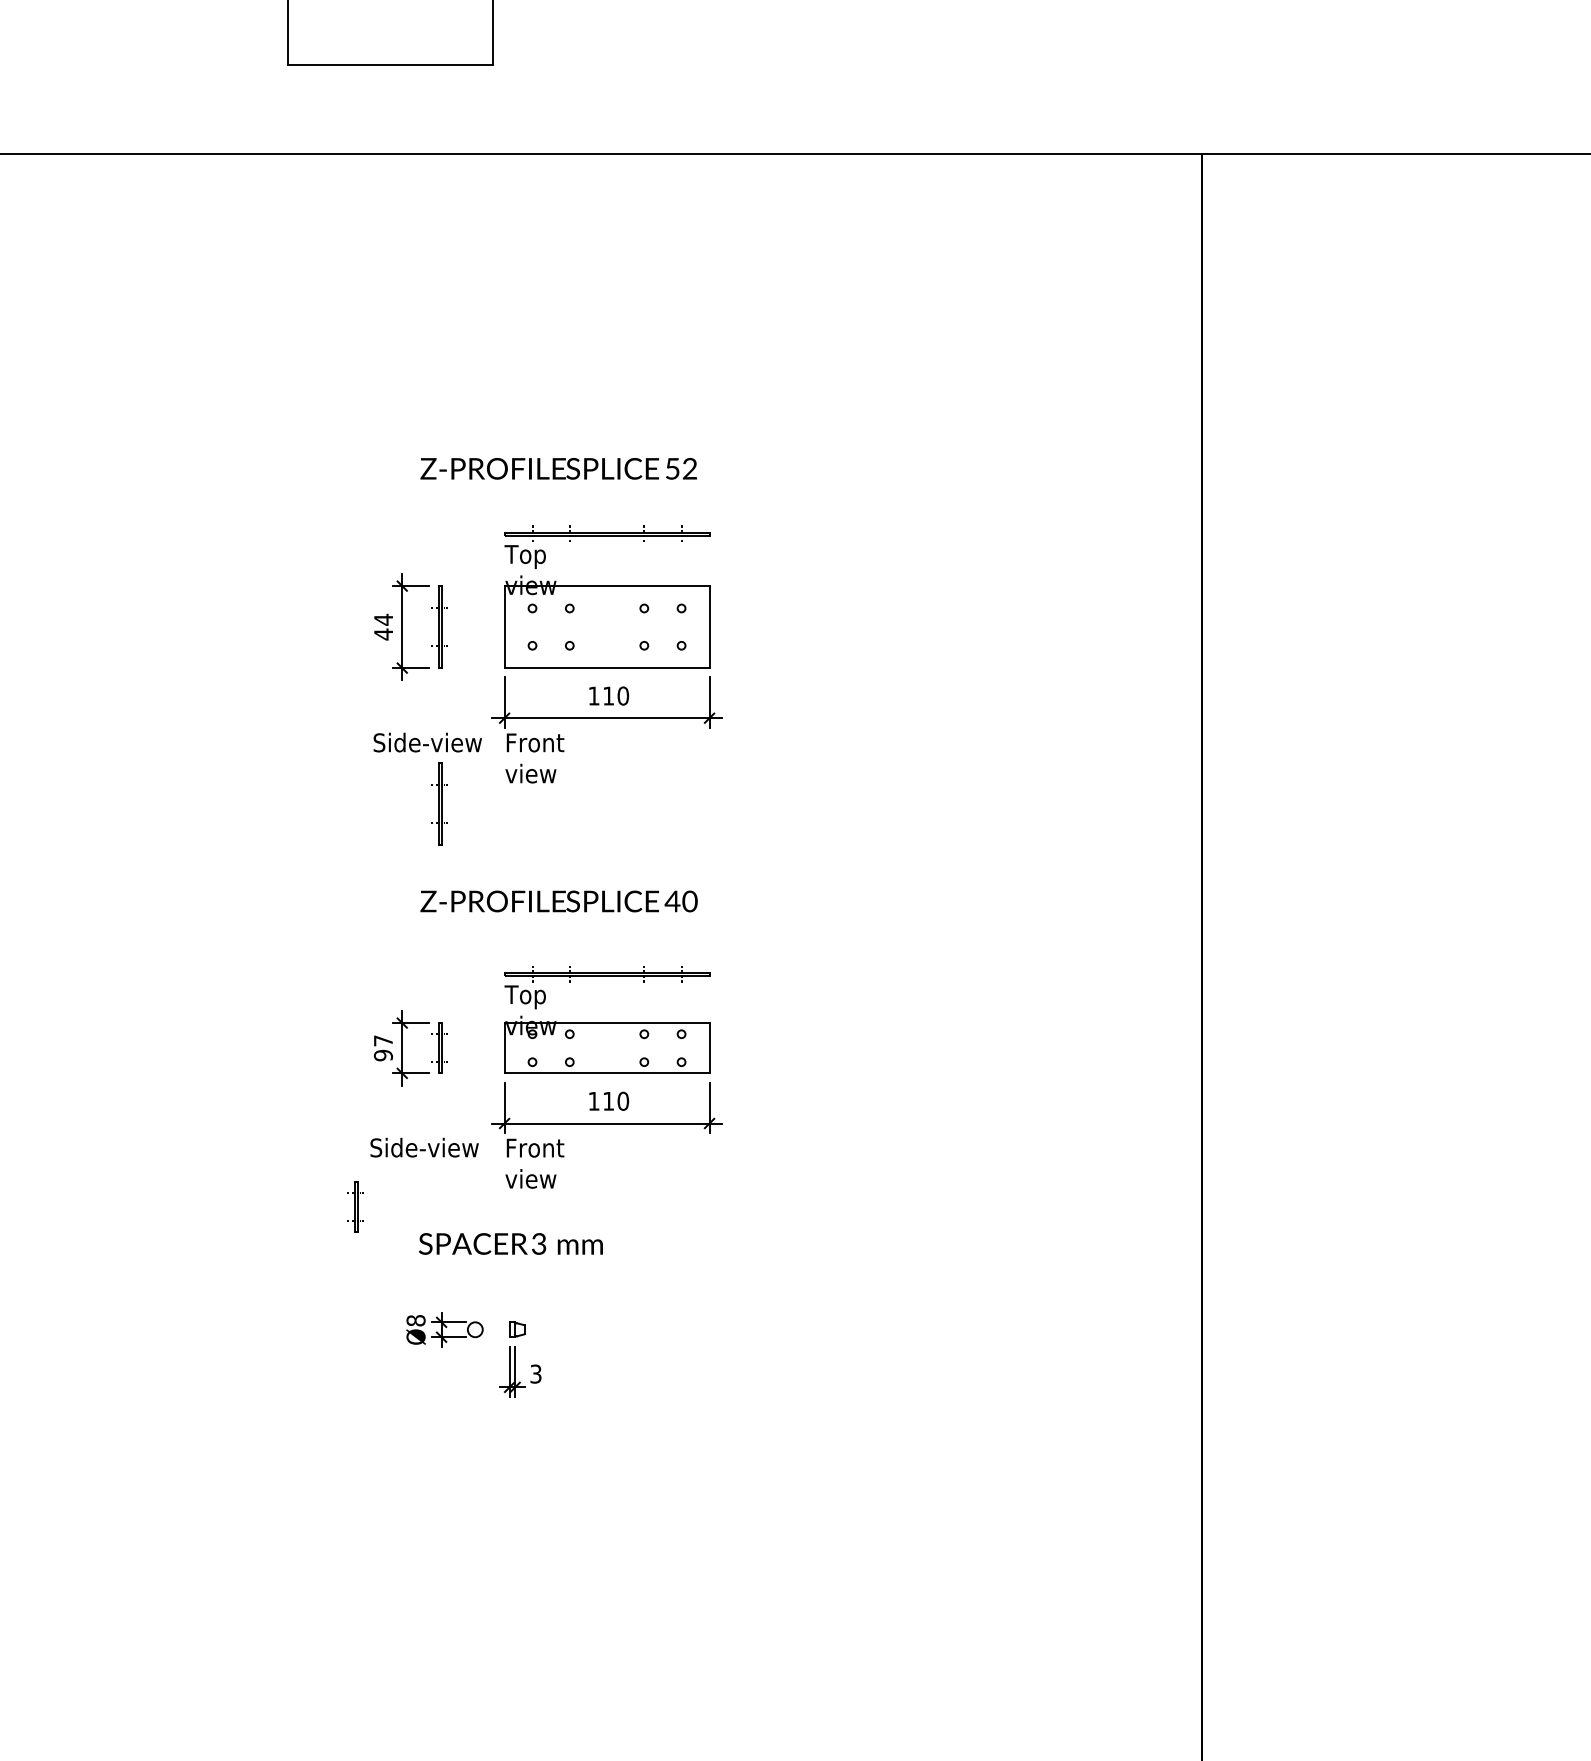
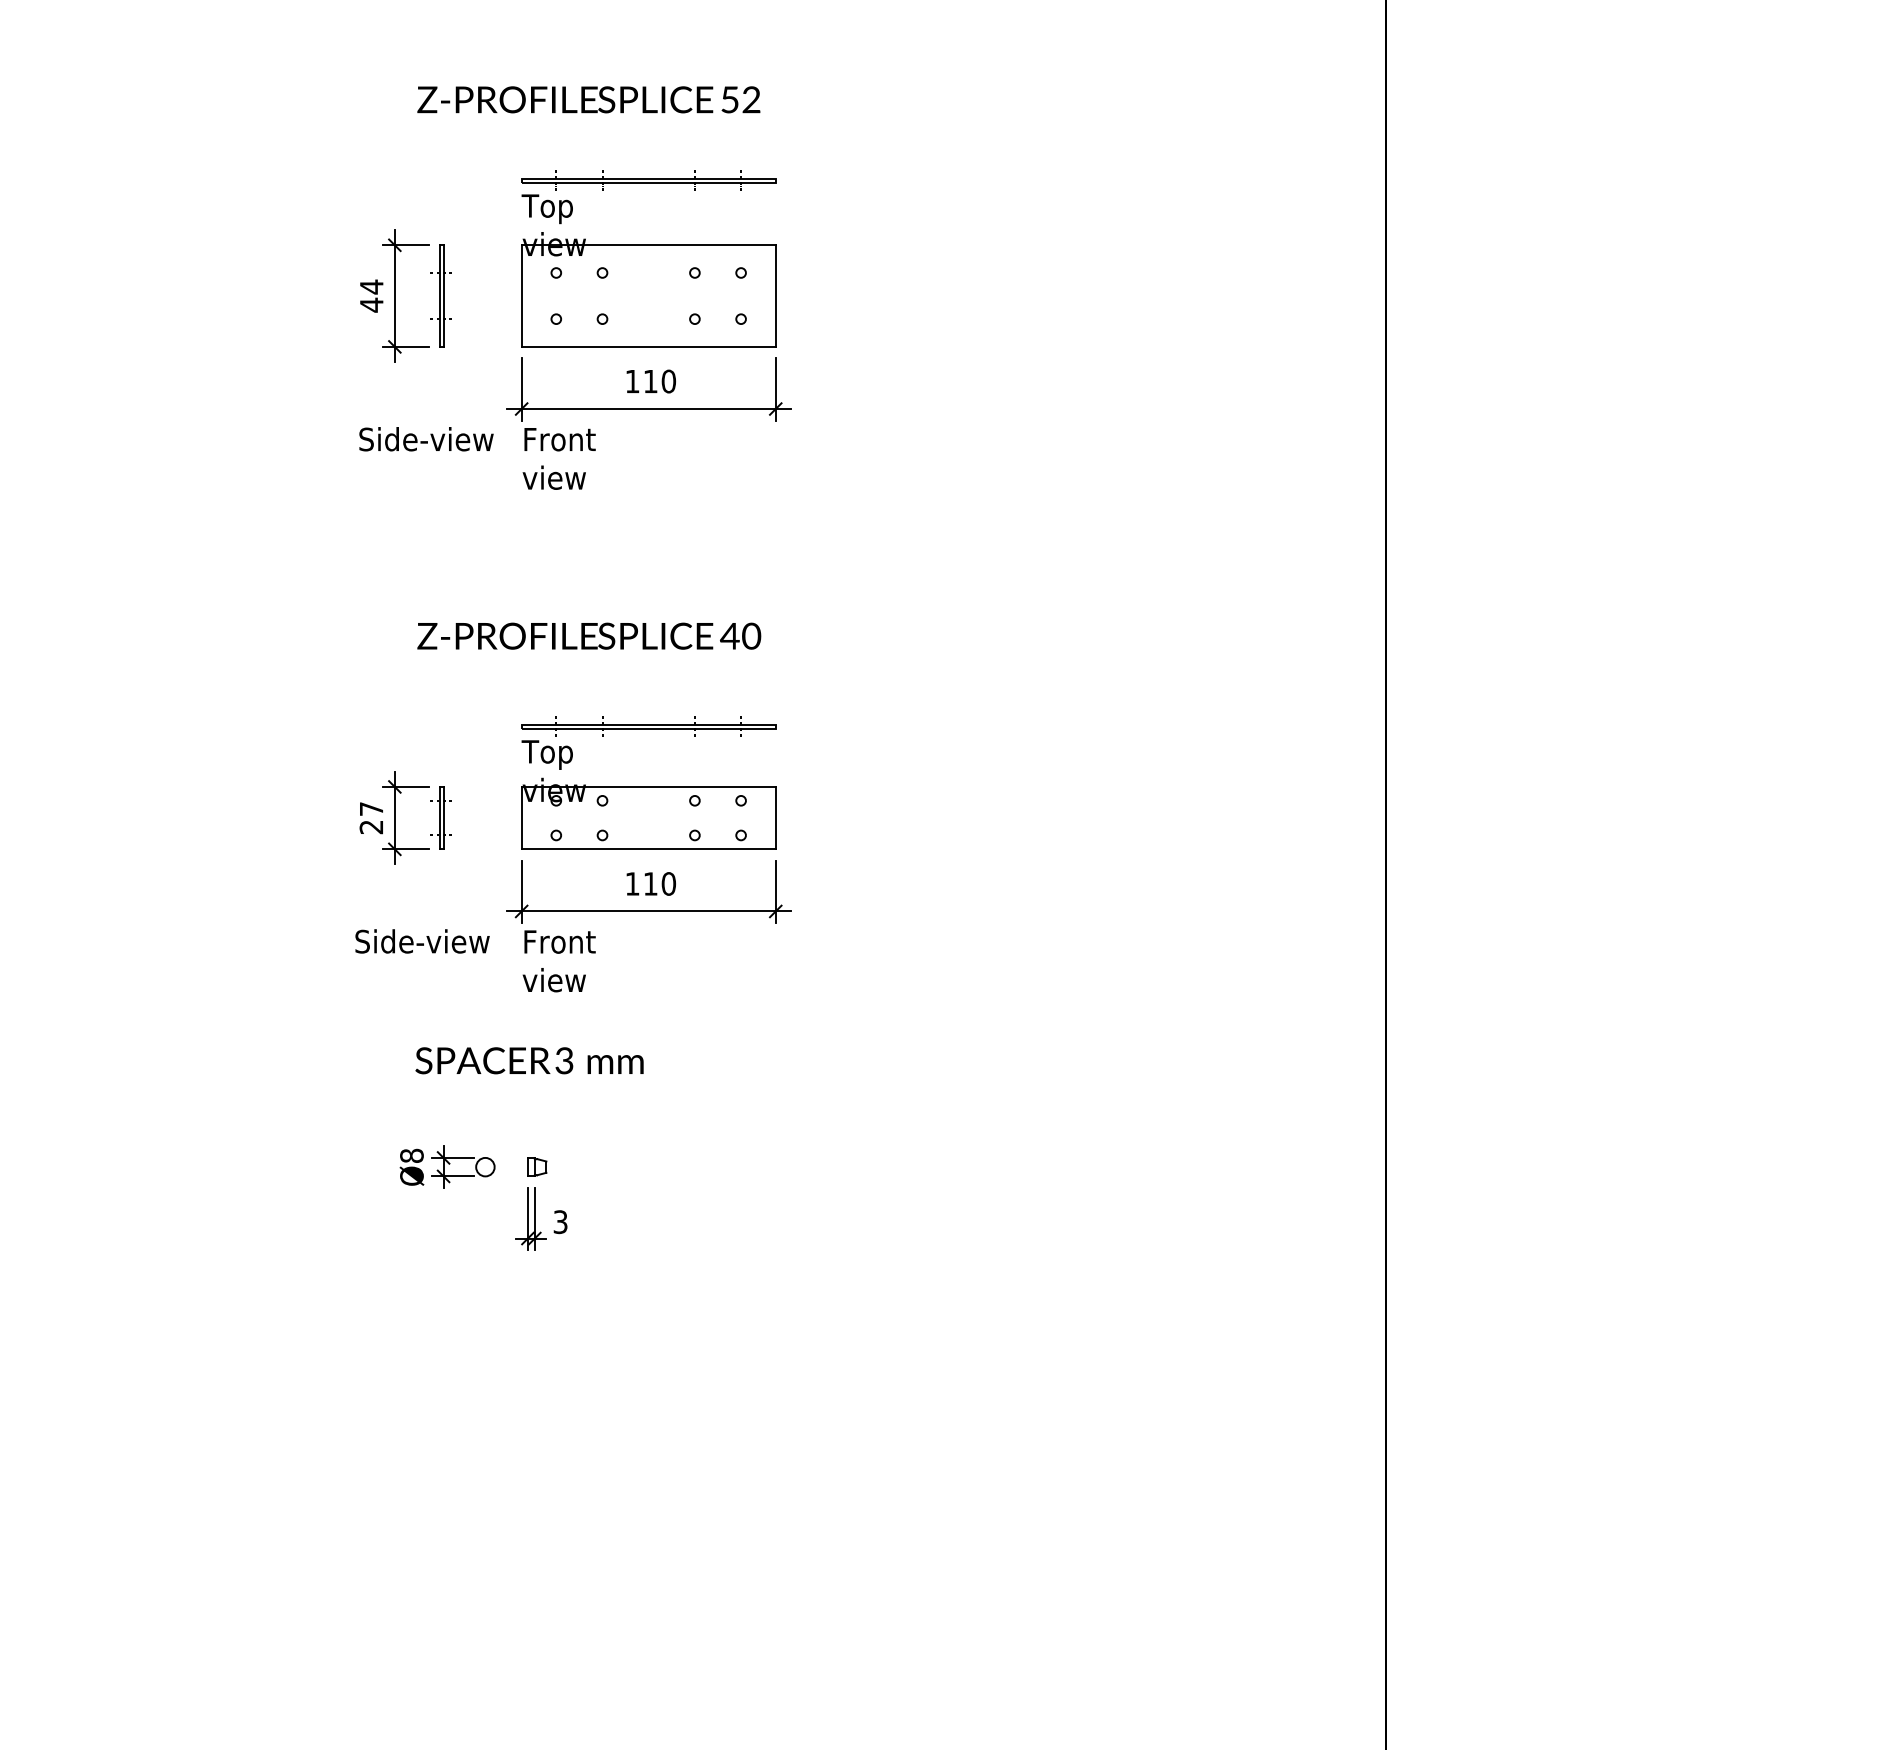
part: (439, 803) -> (440, 514), removed
text: (383, 1055) -> (371, 827), 97 -> 27
part: (355, 1206) -> (336, 1014), removed

